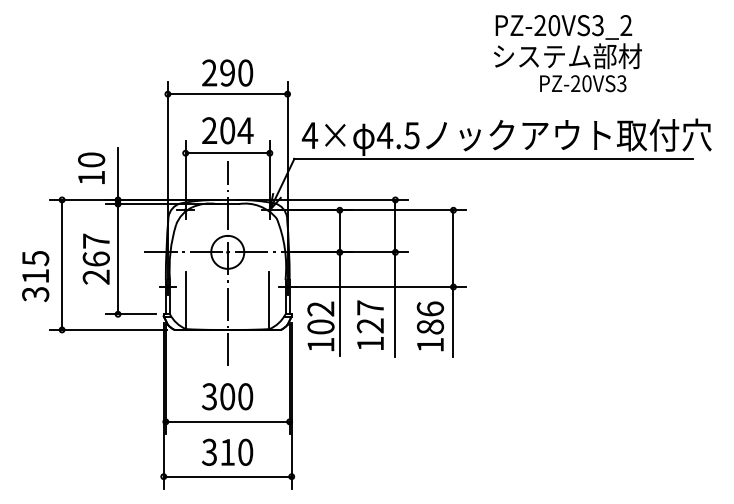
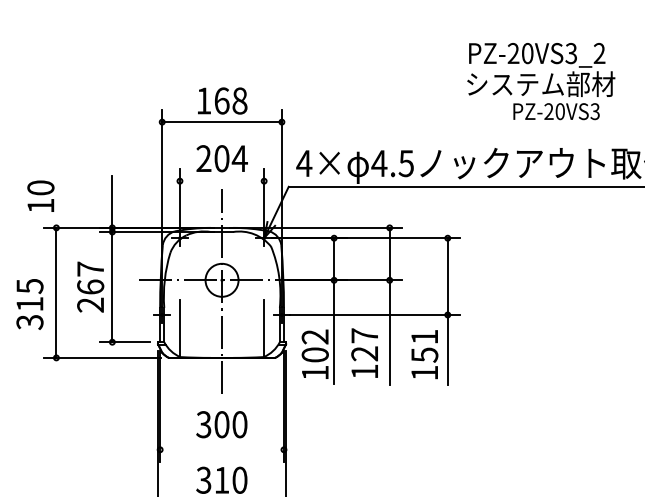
text: (567, 53) -> (540, 81), moved
text: (227, 72) -> (221, 100), 290 -> 168
line: (227, 153) -> (221, 181), removed
text: (91, 167) -> (40, 195), moved
text: (430, 317) -> (424, 345), 186 -> 151
line: (227, 421) -> (221, 449), removed

